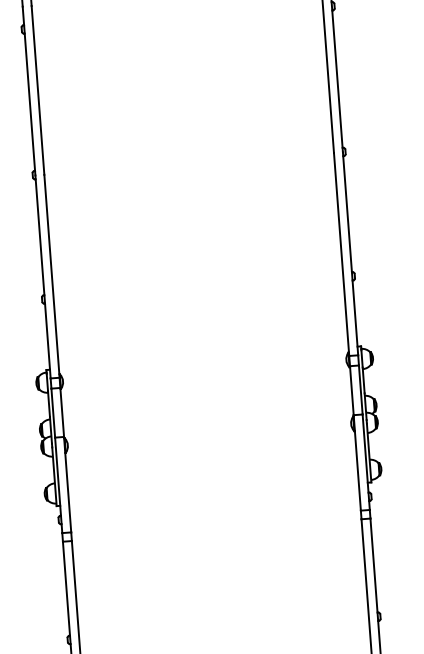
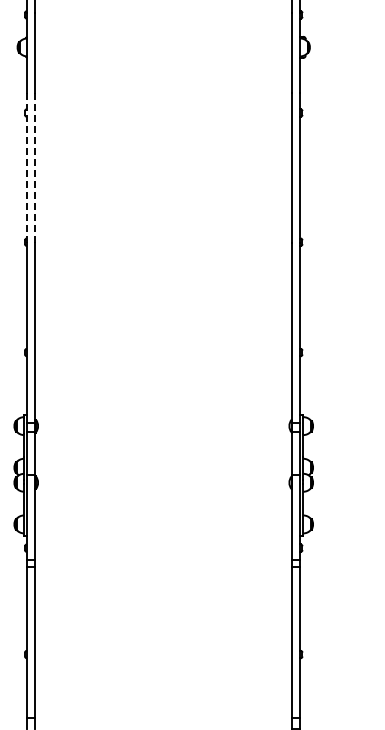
line: (29, 90) -> (27, 167), solid -> dashed
line: (38, 90) -> (35, 167), solid -> dashed

